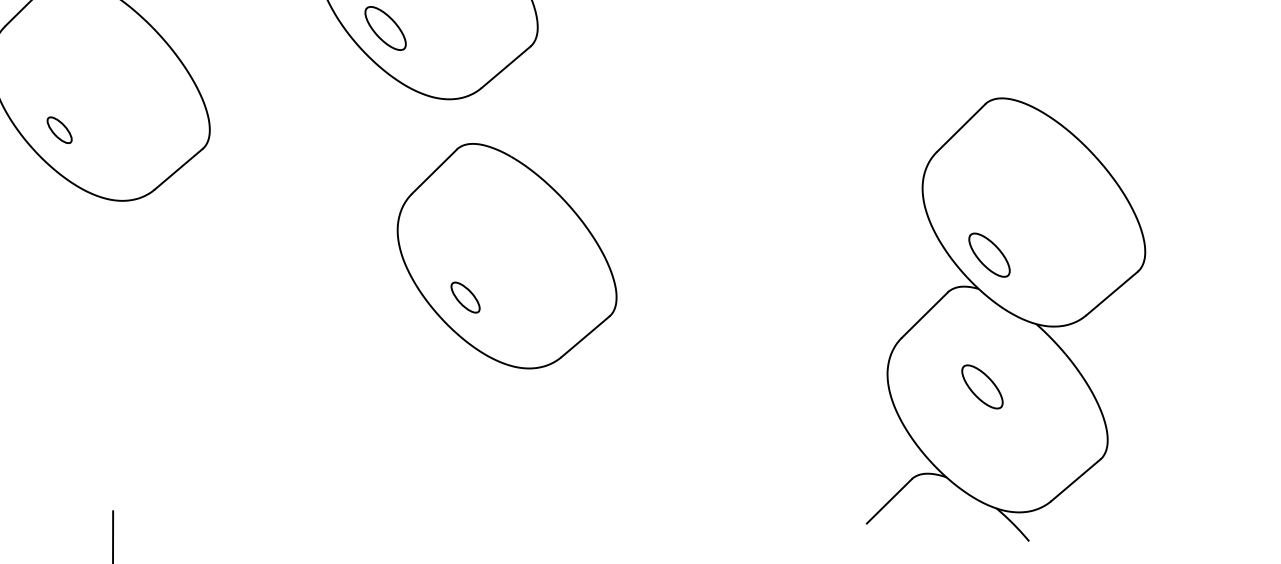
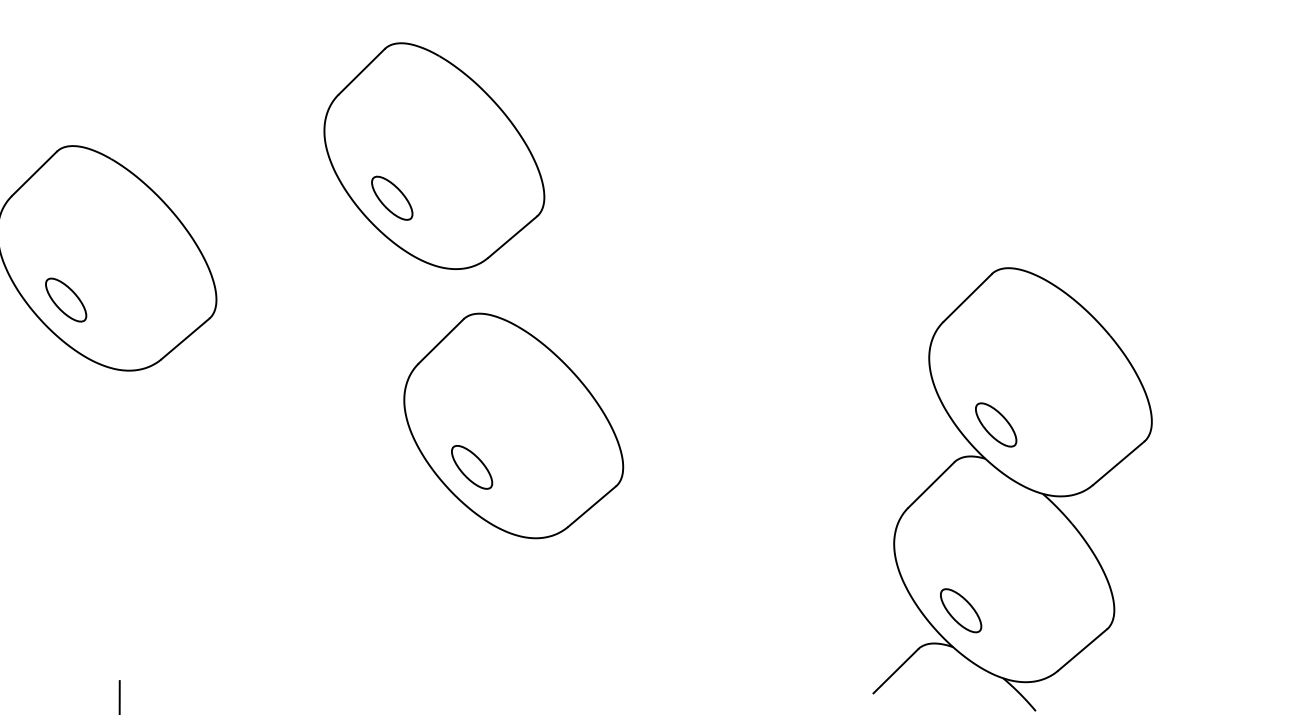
part: (59, 129) -> (66, 299), size x1.67
part: (465, 297) -> (472, 467), size x1.43
part: (982, 386) -> (961, 610), moved

